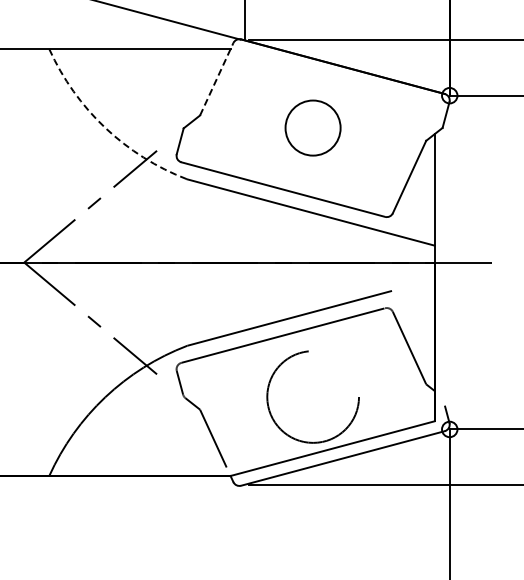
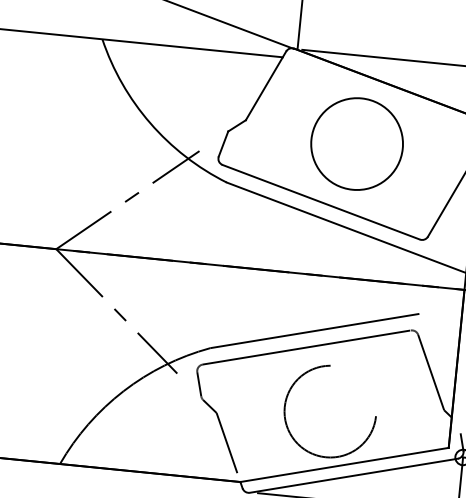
line: (216, 79) -> (265, 86), dashed -> solid
arc: (105, 127) -> (150, 122), dashed -> solid
circle: (312, 127) -> (356, 143), size x1.67

